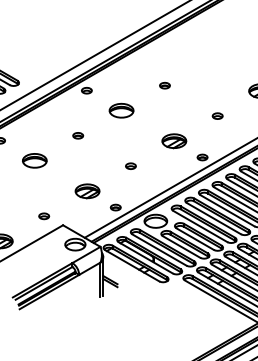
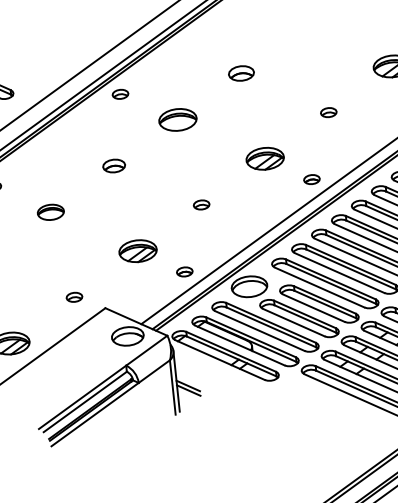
part: (164, 85) -> (240, 73), size x1.6
part: (78, 135) -> (114, 165), size x1.4
part: (34, 160) -> (50, 211), size x0.7

